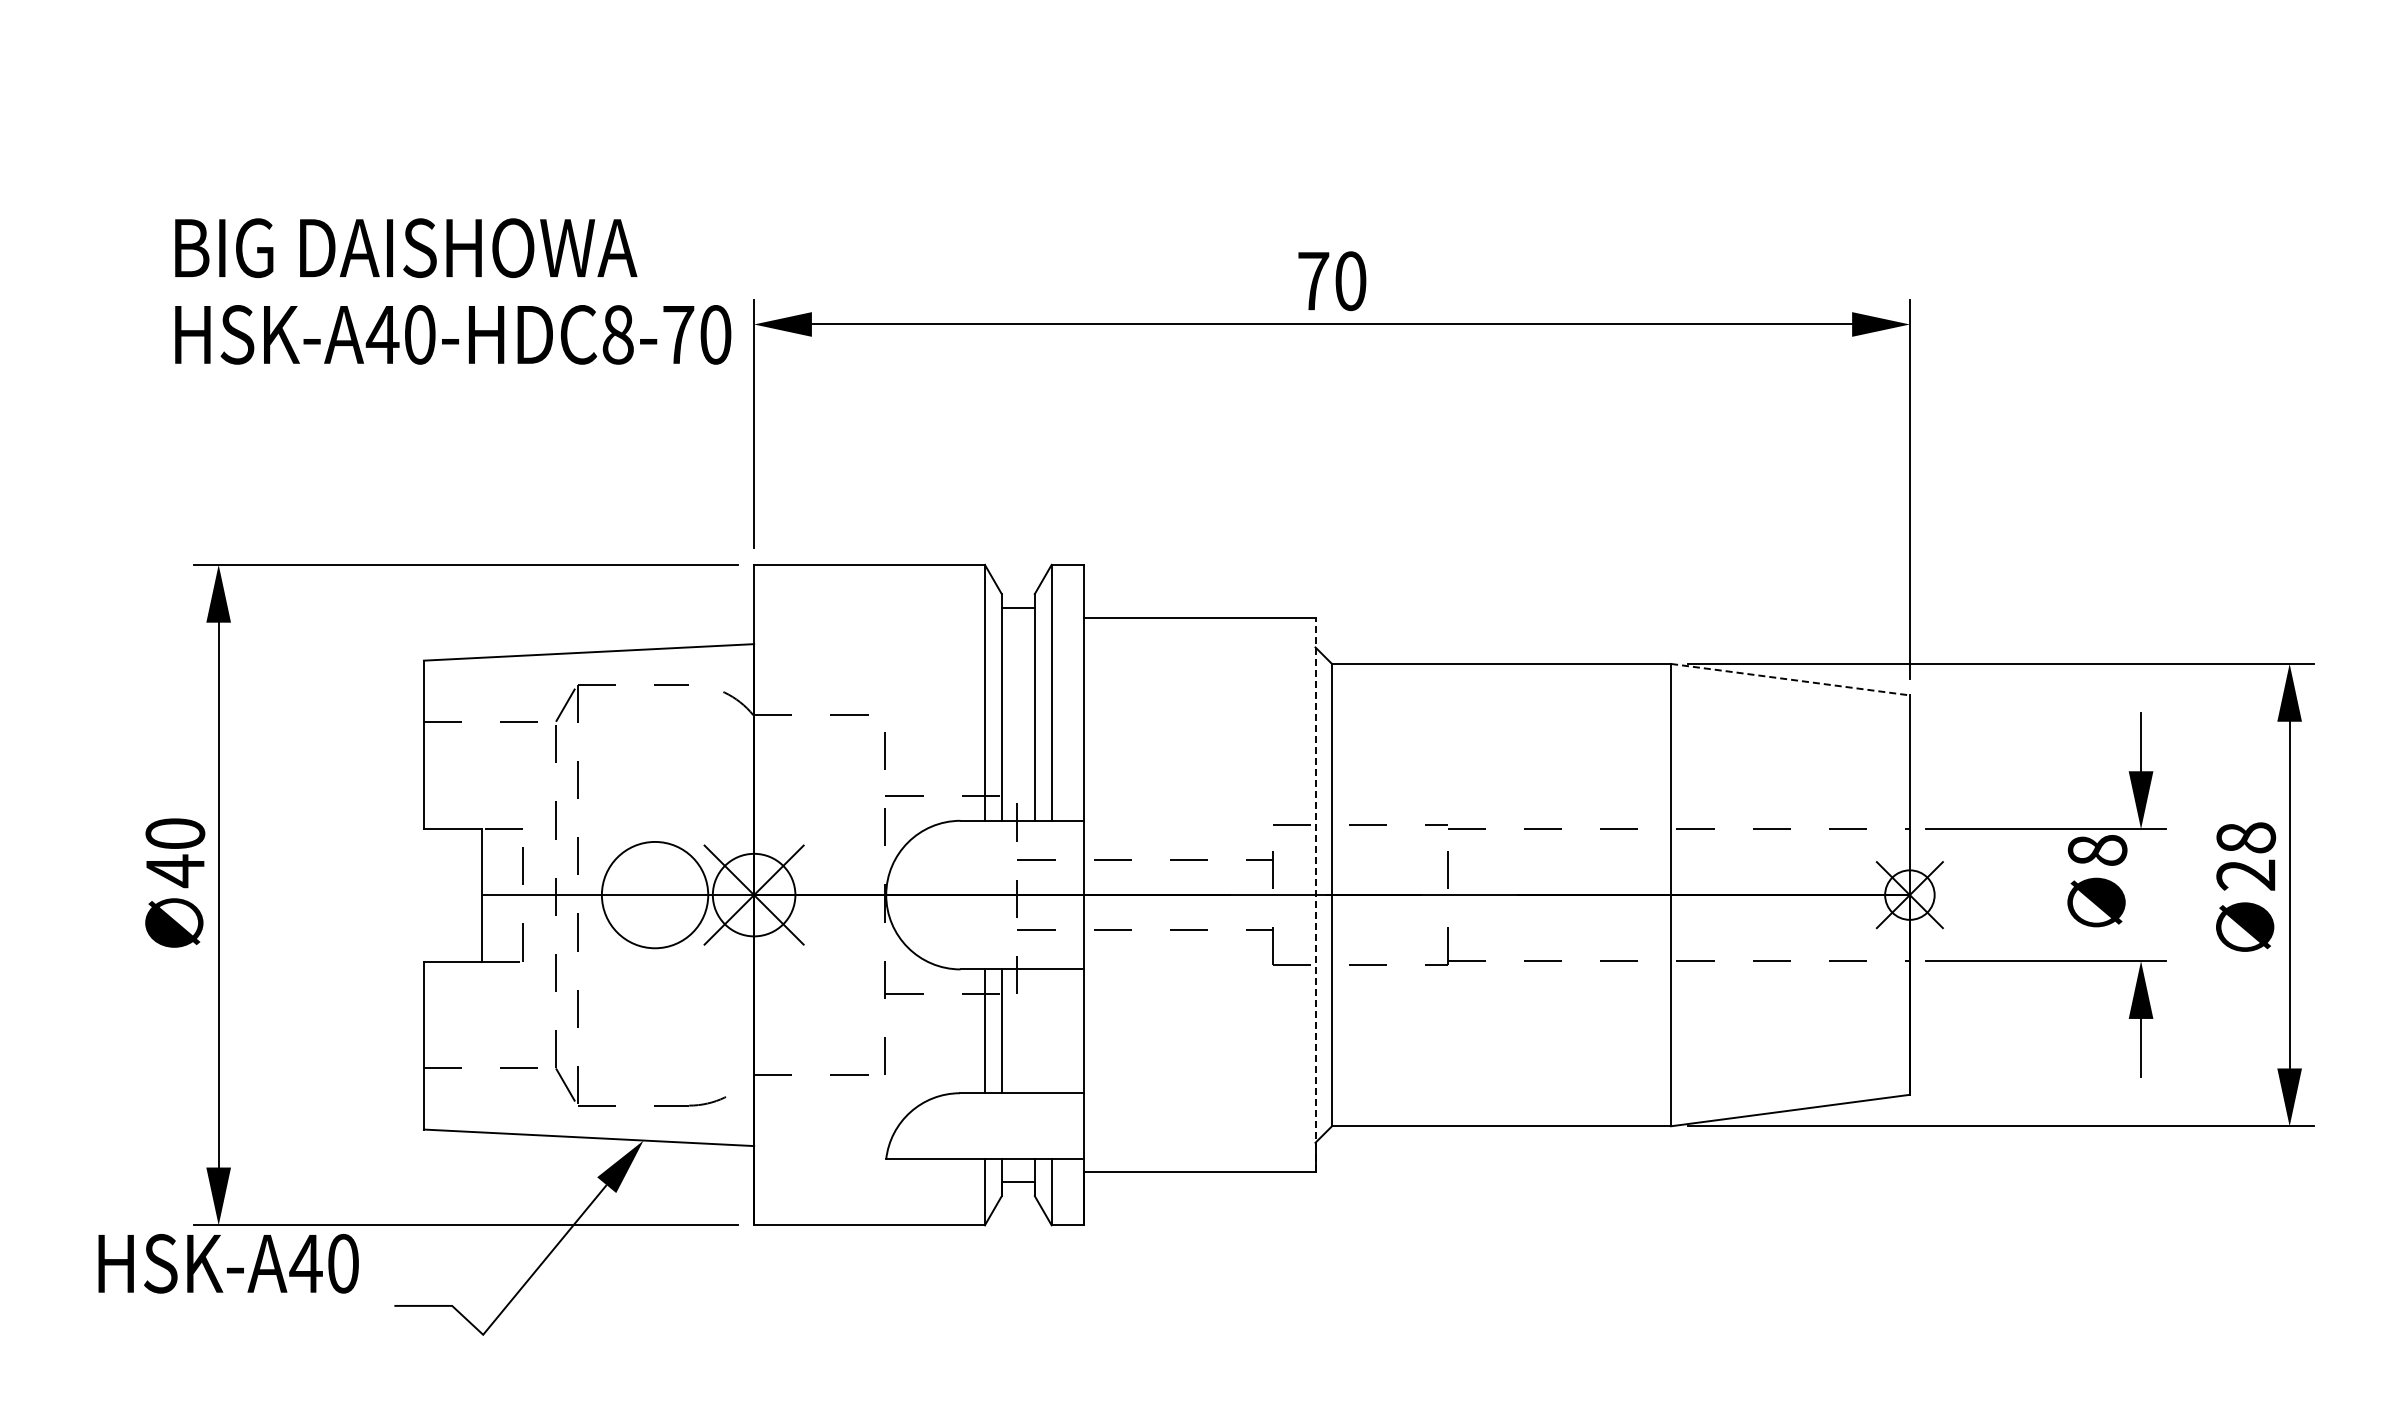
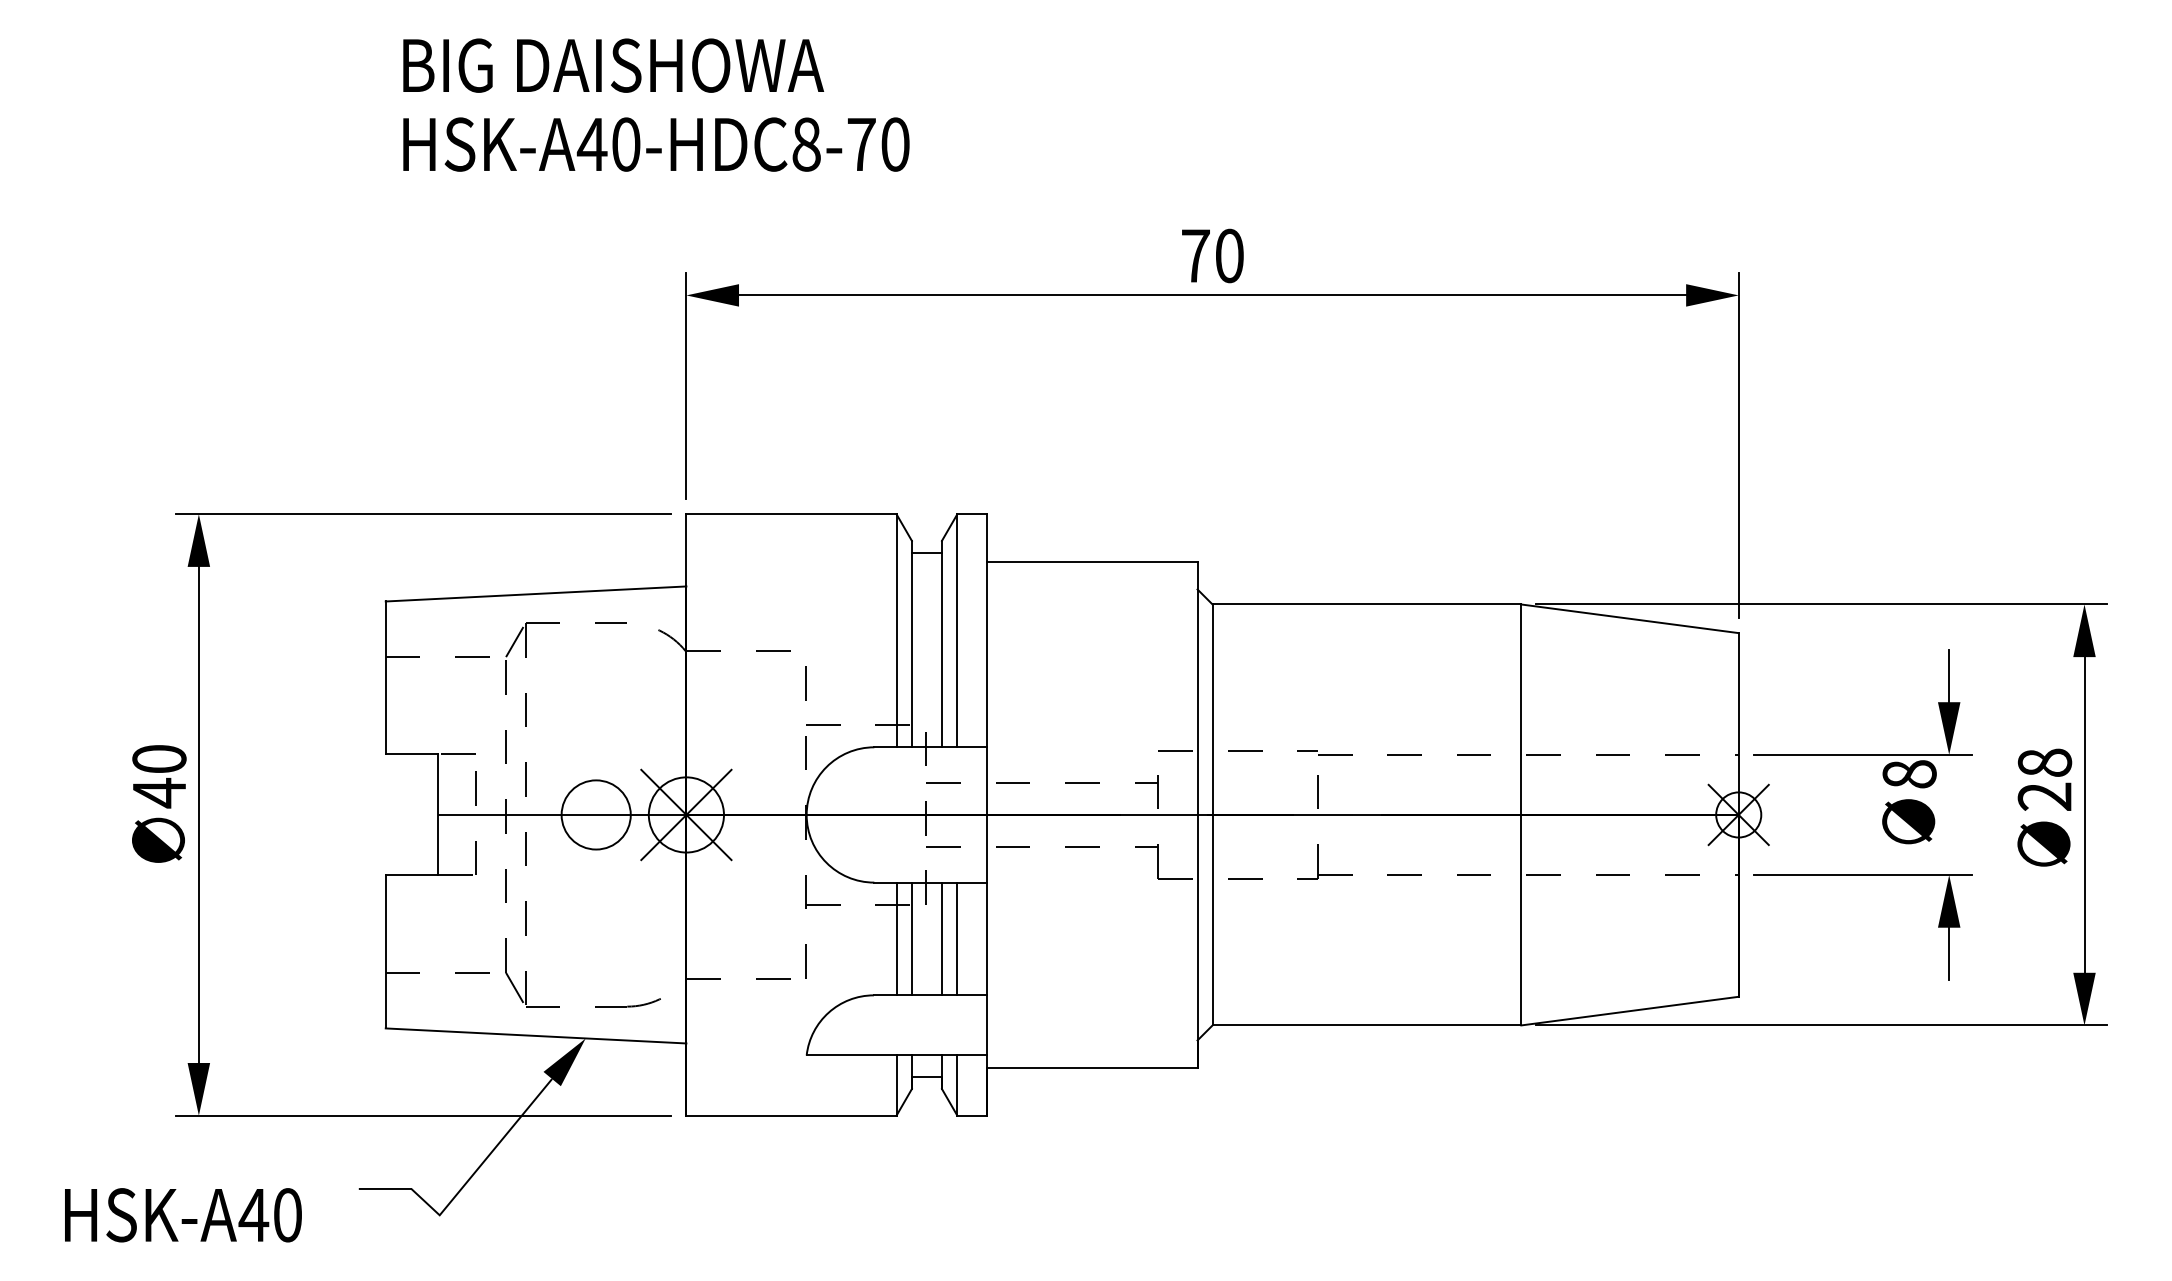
text: (453, 291) -> (656, 105), moved
line: (1791, 679) -> (1630, 618), dashed -> solid
line: (1315, 894) -> (1197, 814), dashed -> solid
circle: (655, 895) -> (596, 815), size x0.71
line: (1034, 1031) -> (941, 939), added
line: (1051, 1031) -> (957, 939), added
text: (228, 1263) -> (183, 1215), moved

